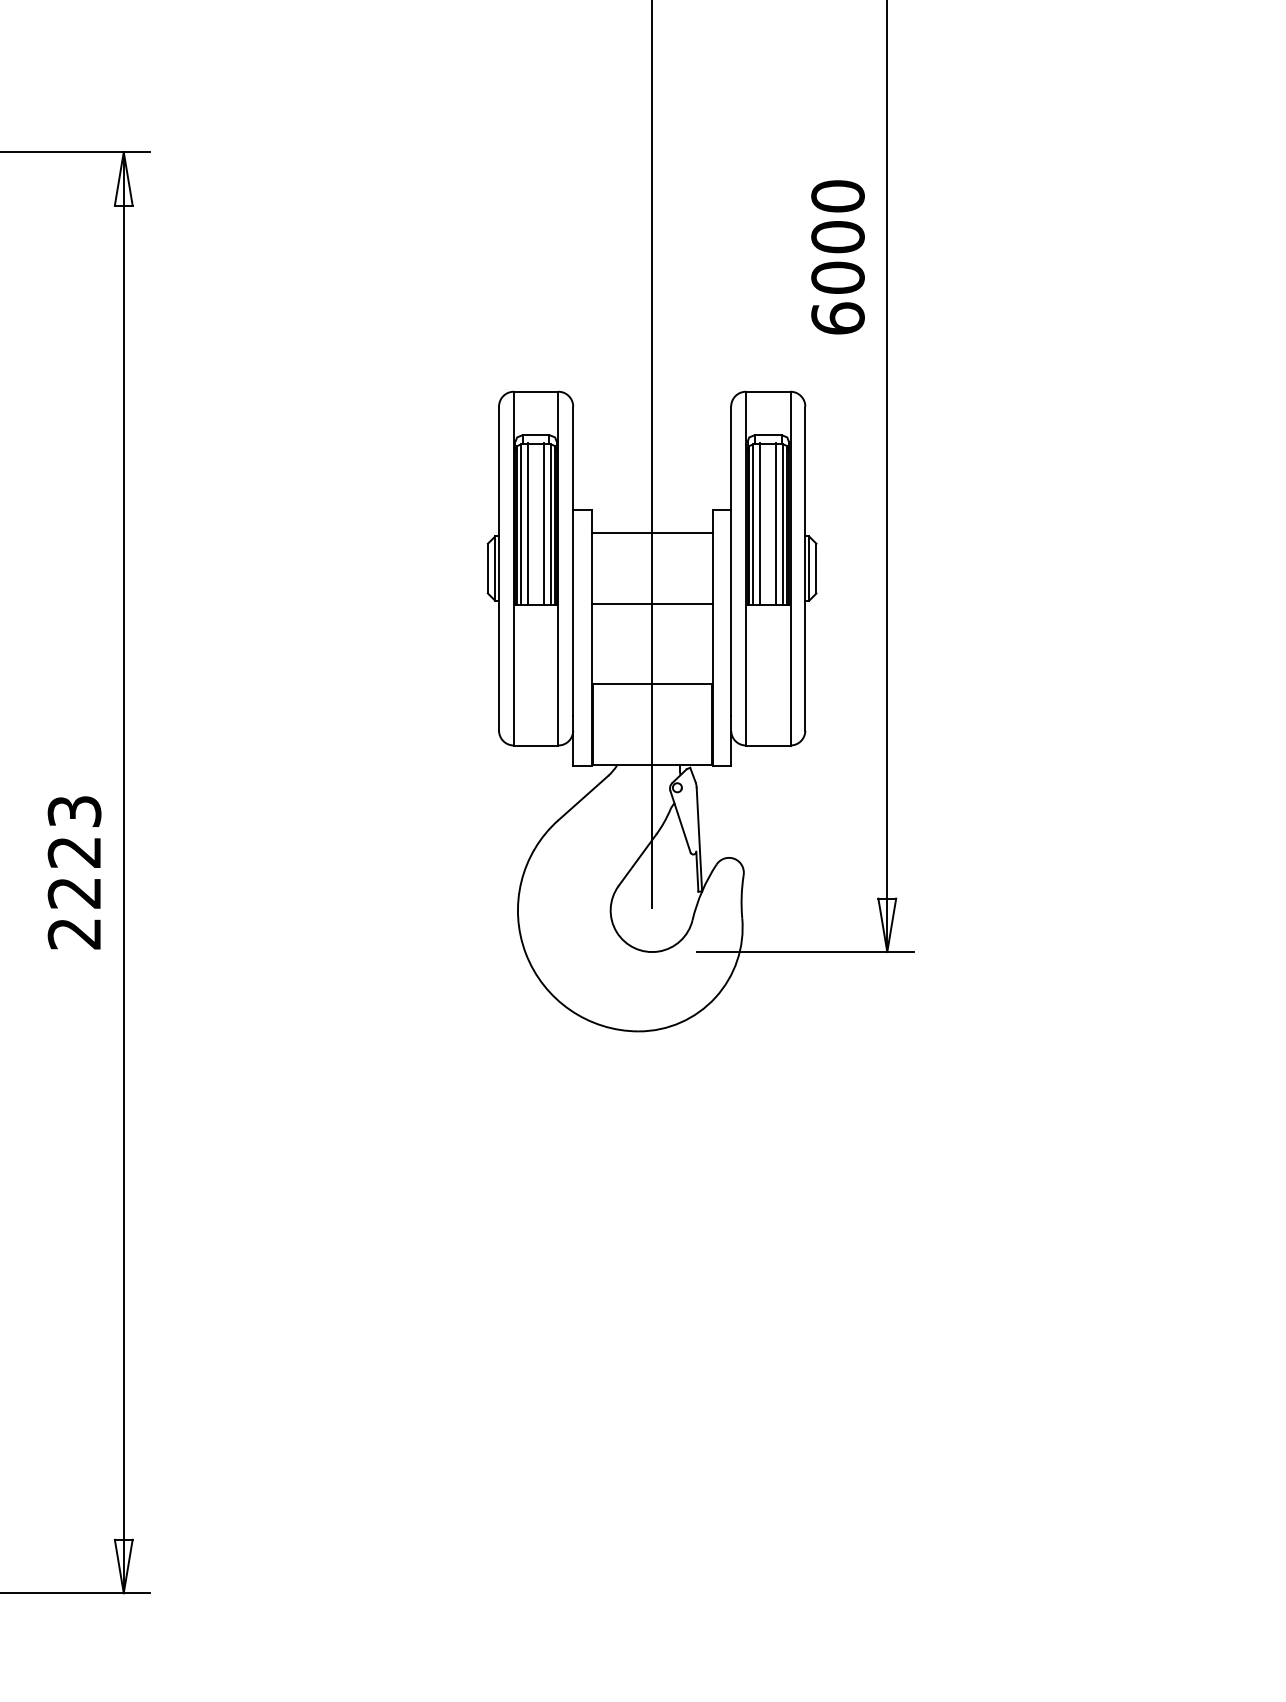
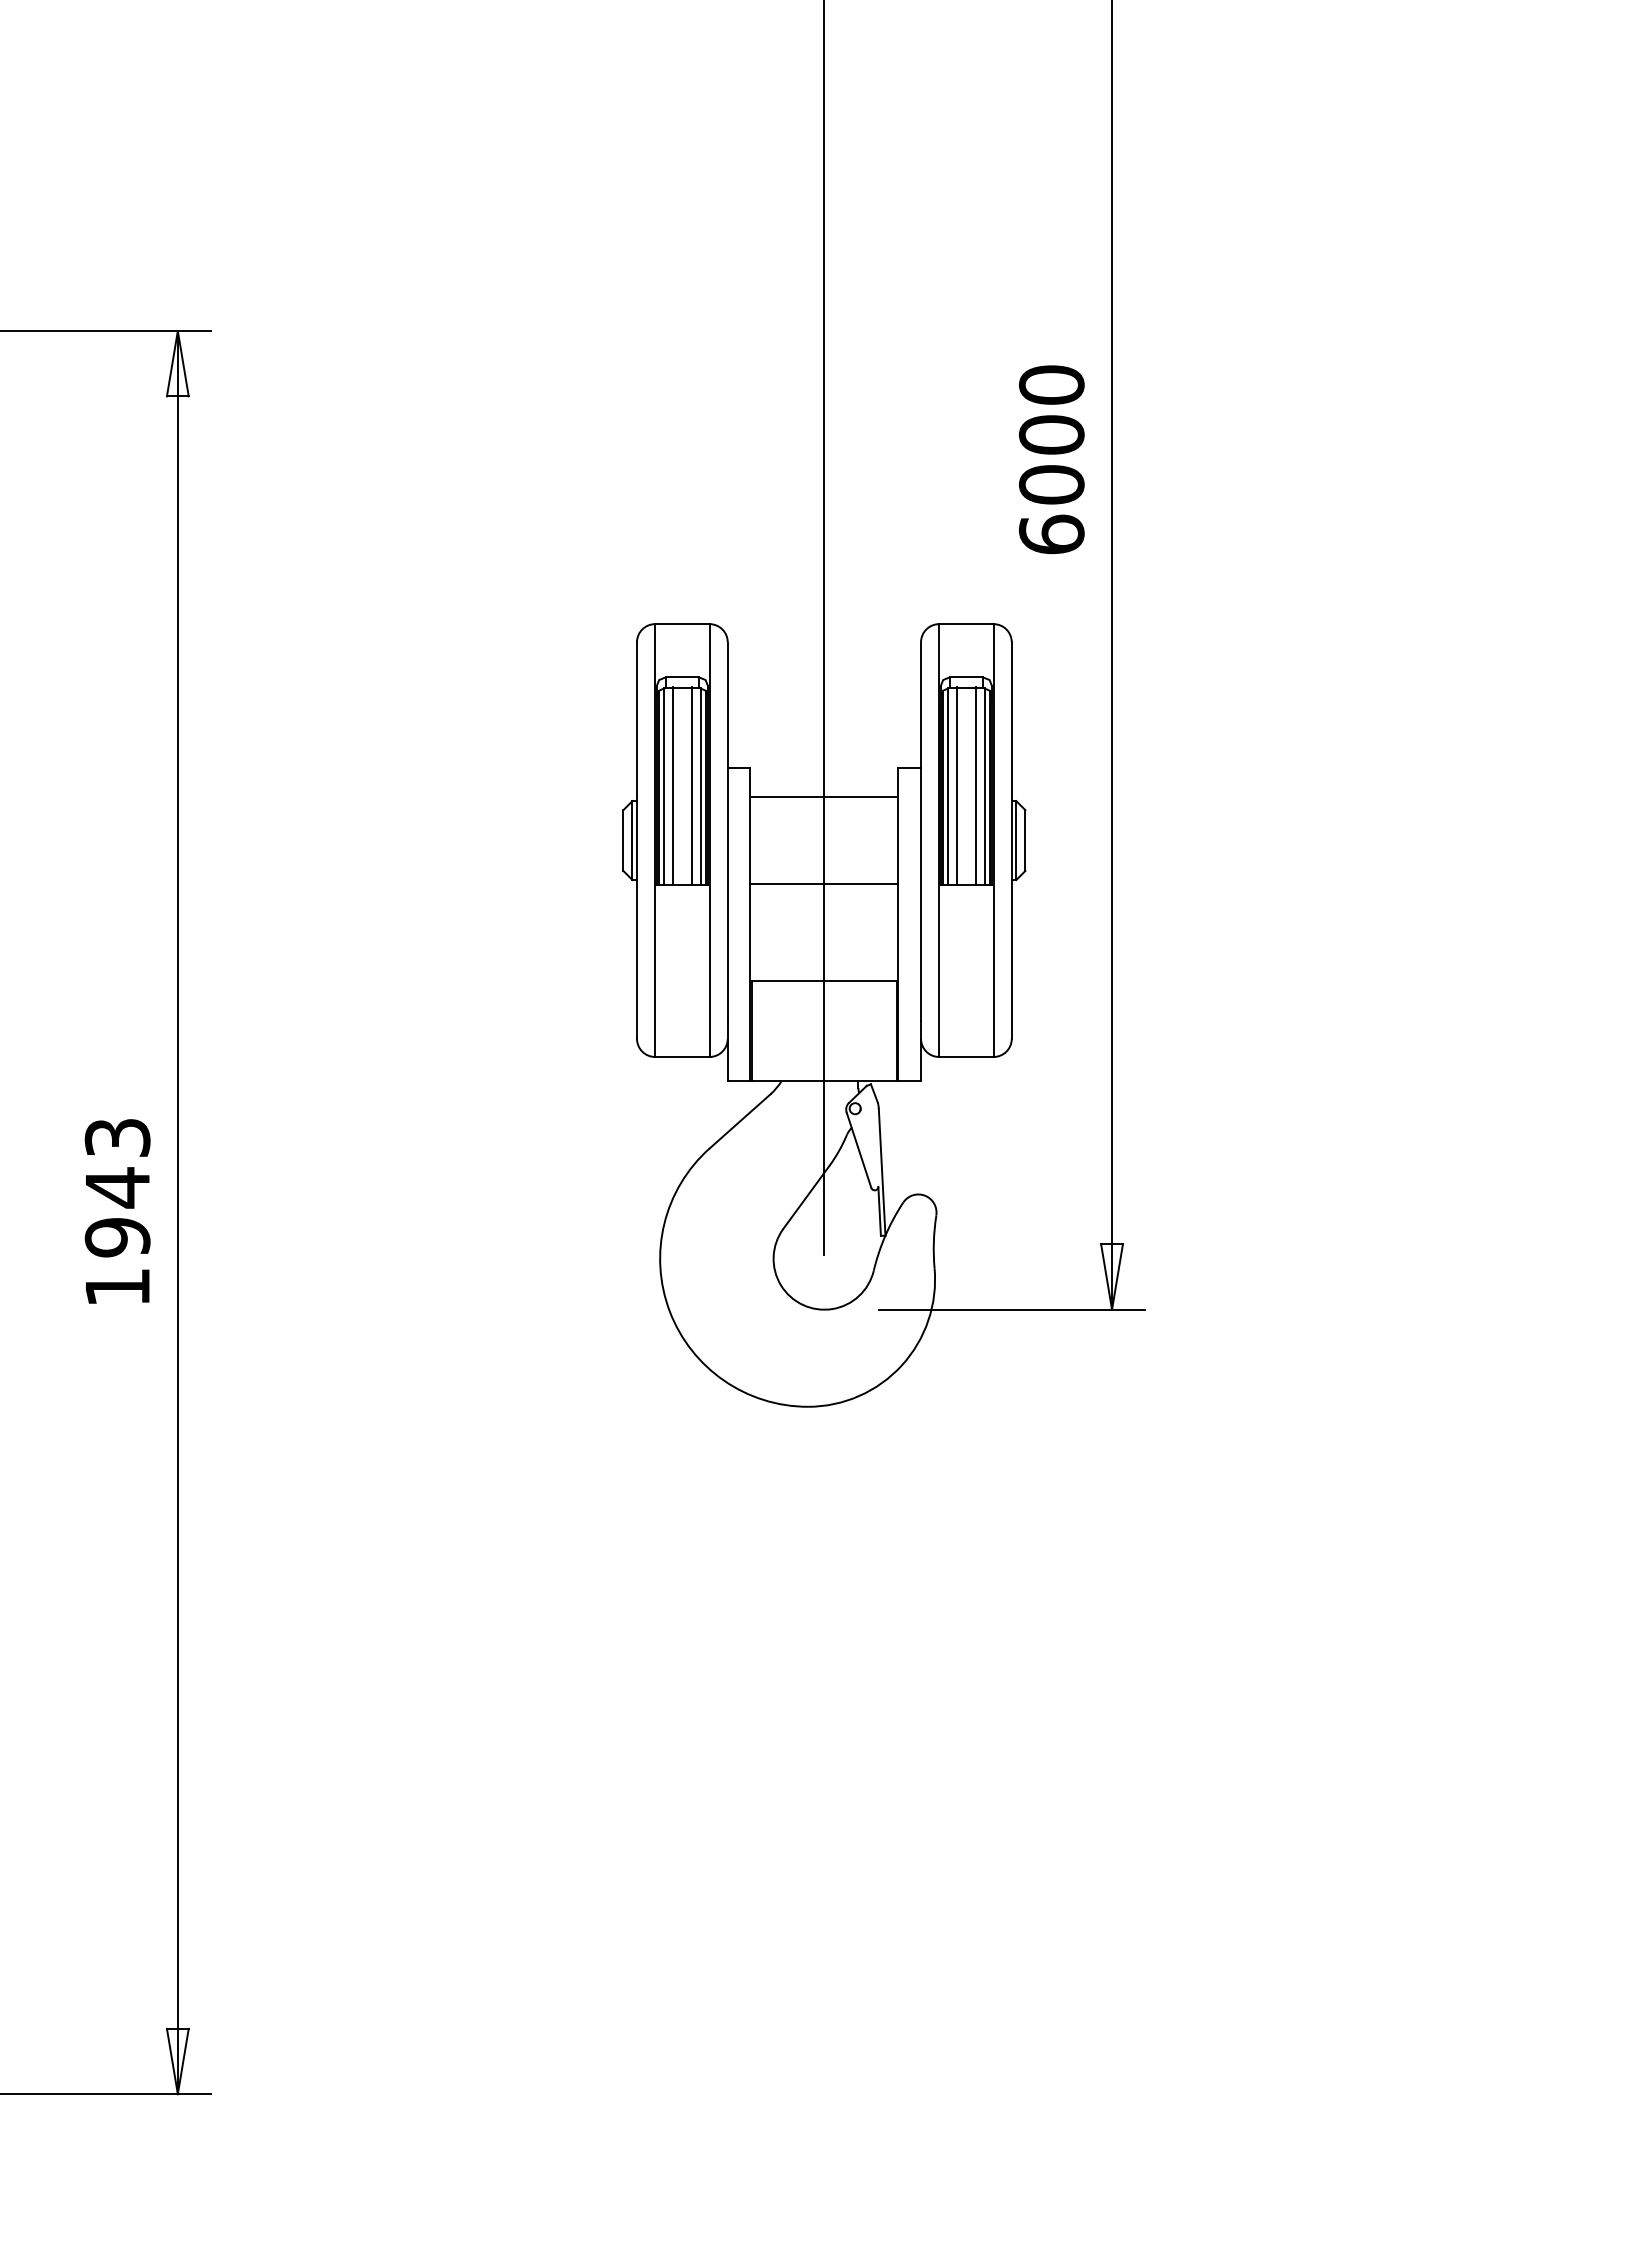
text: (74, 892) -> (117, 1236), 2223 -> 1943

